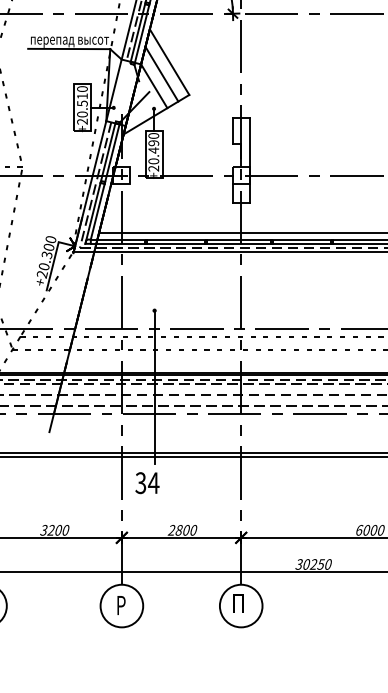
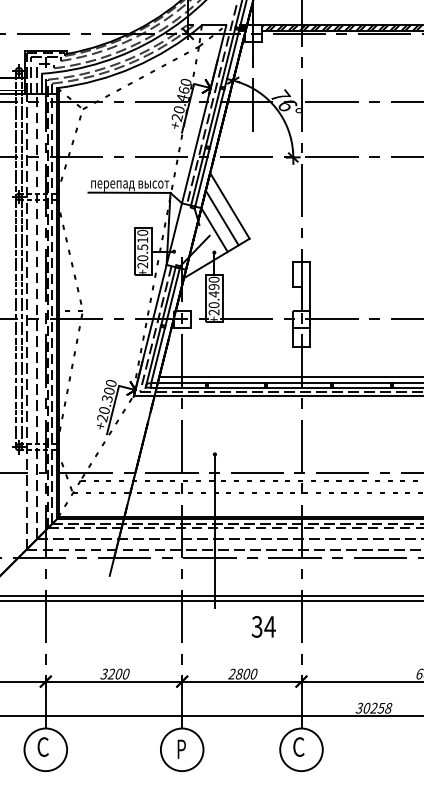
text: (147, 482) -> (263, 626), moved
text: (328, 564) -> (388, 708), 30250 -> 30258
text: (238, 602) -> (298, 746), П -> С

